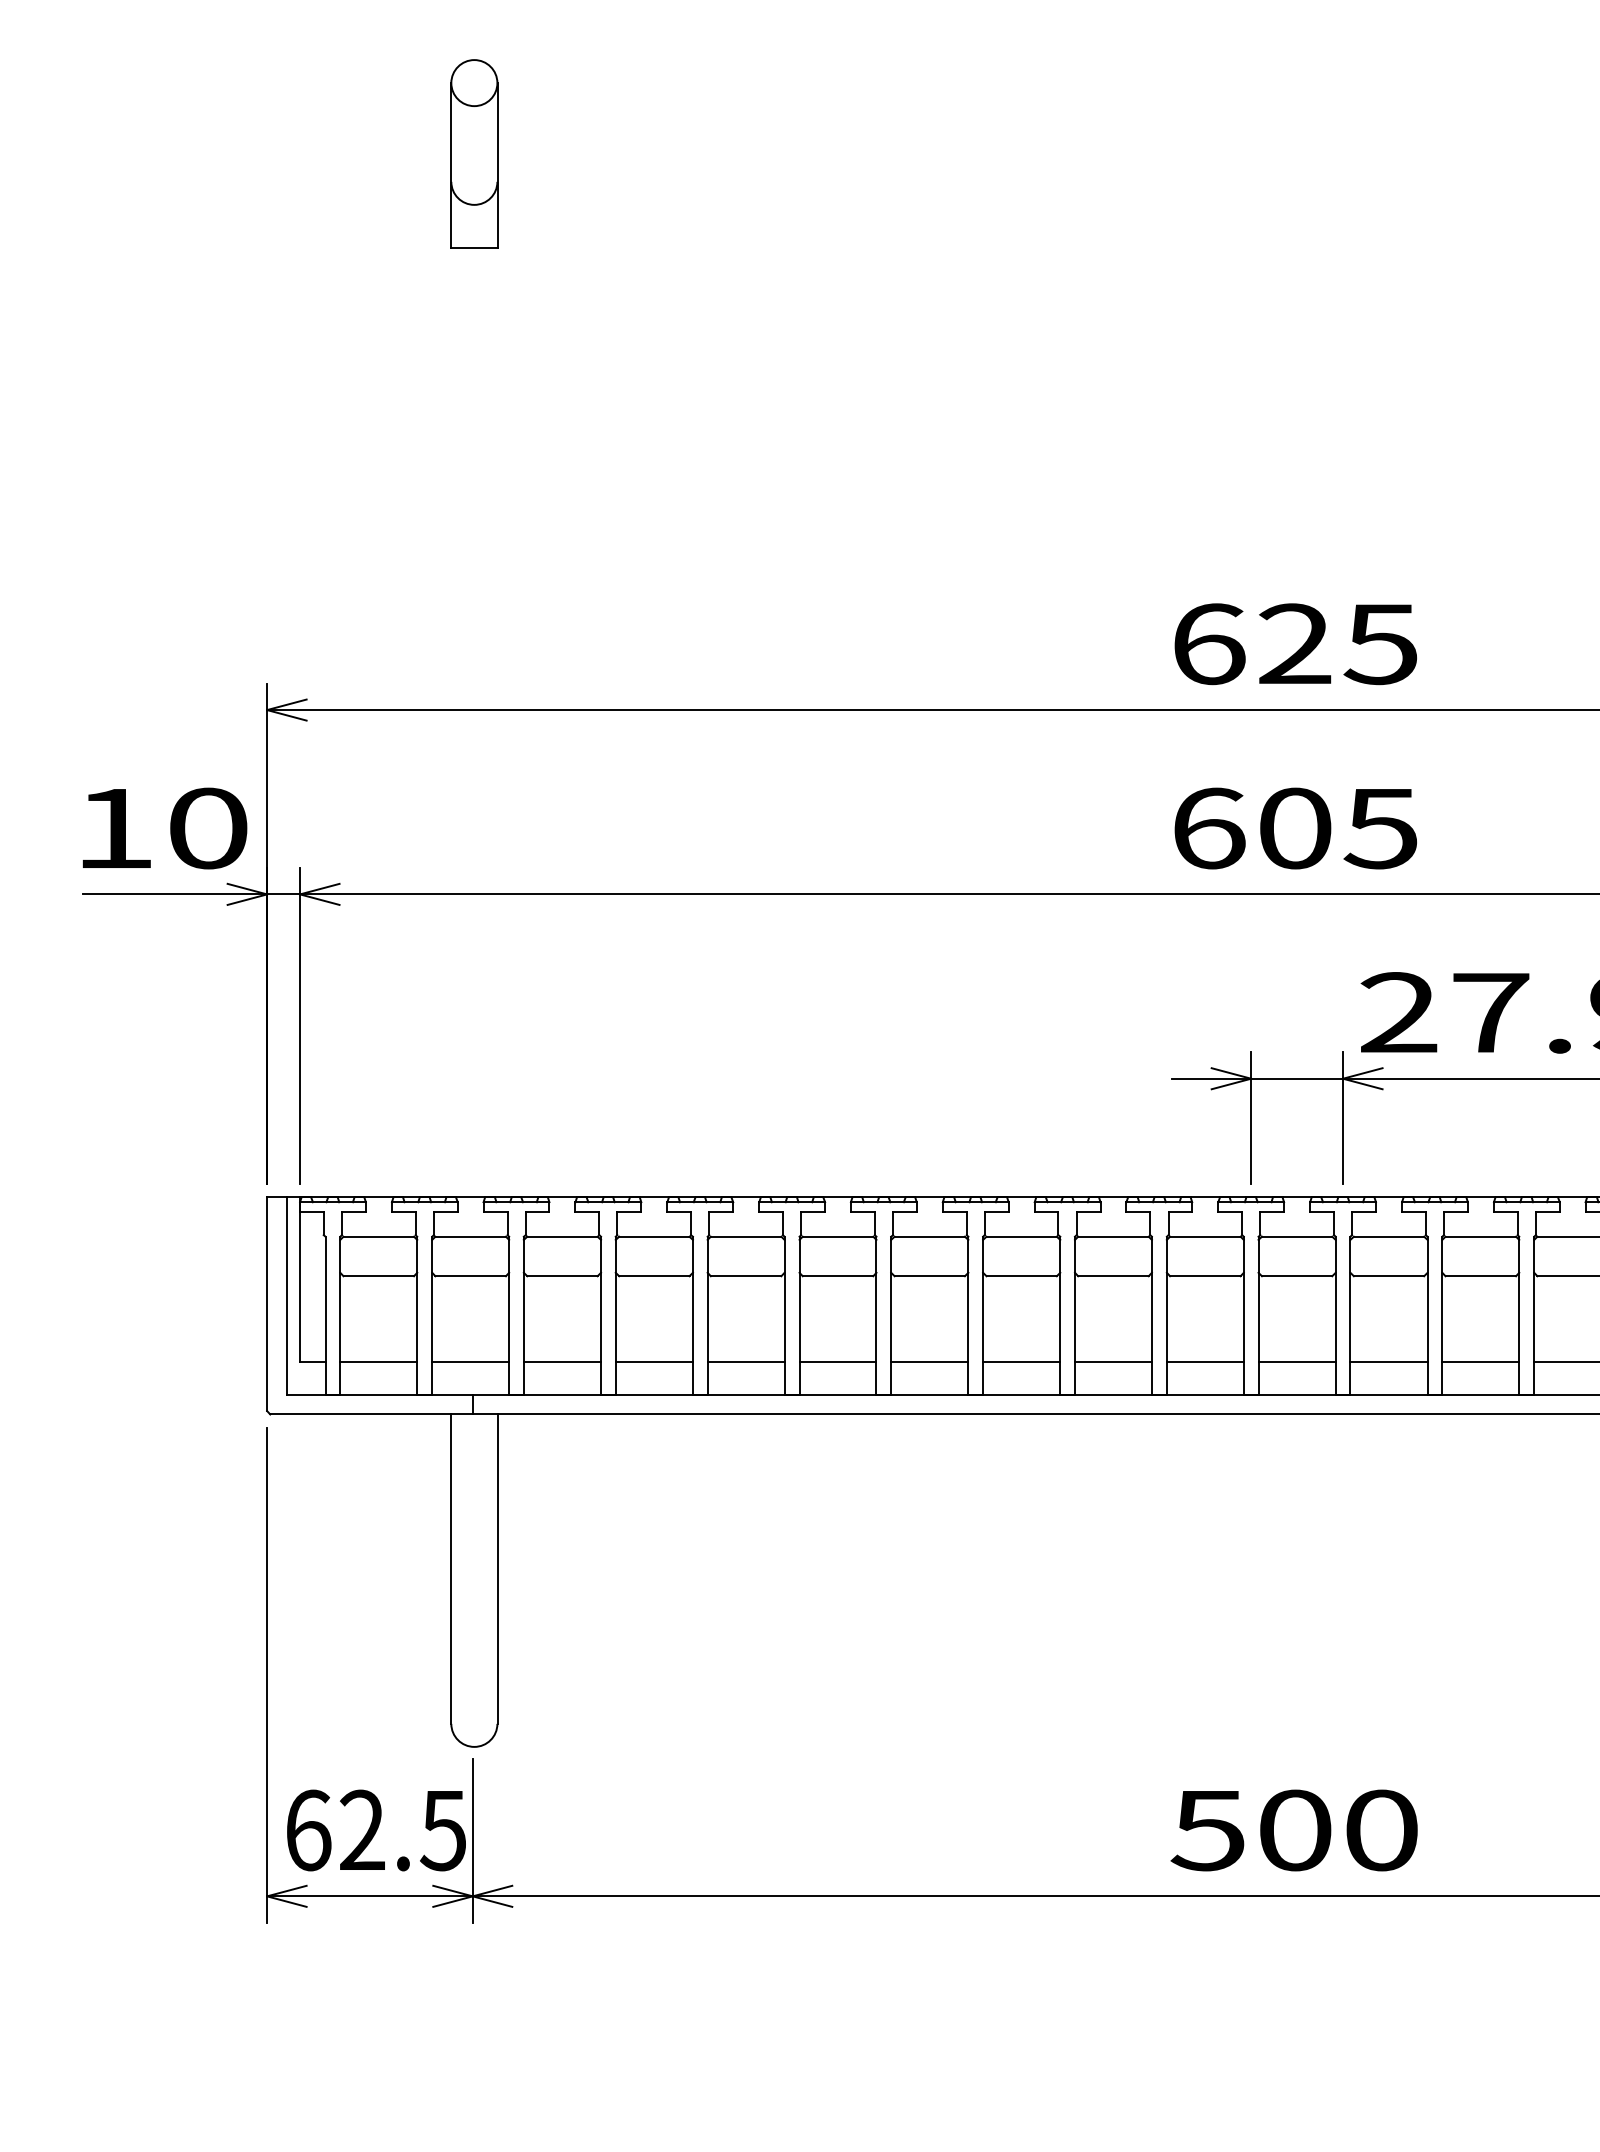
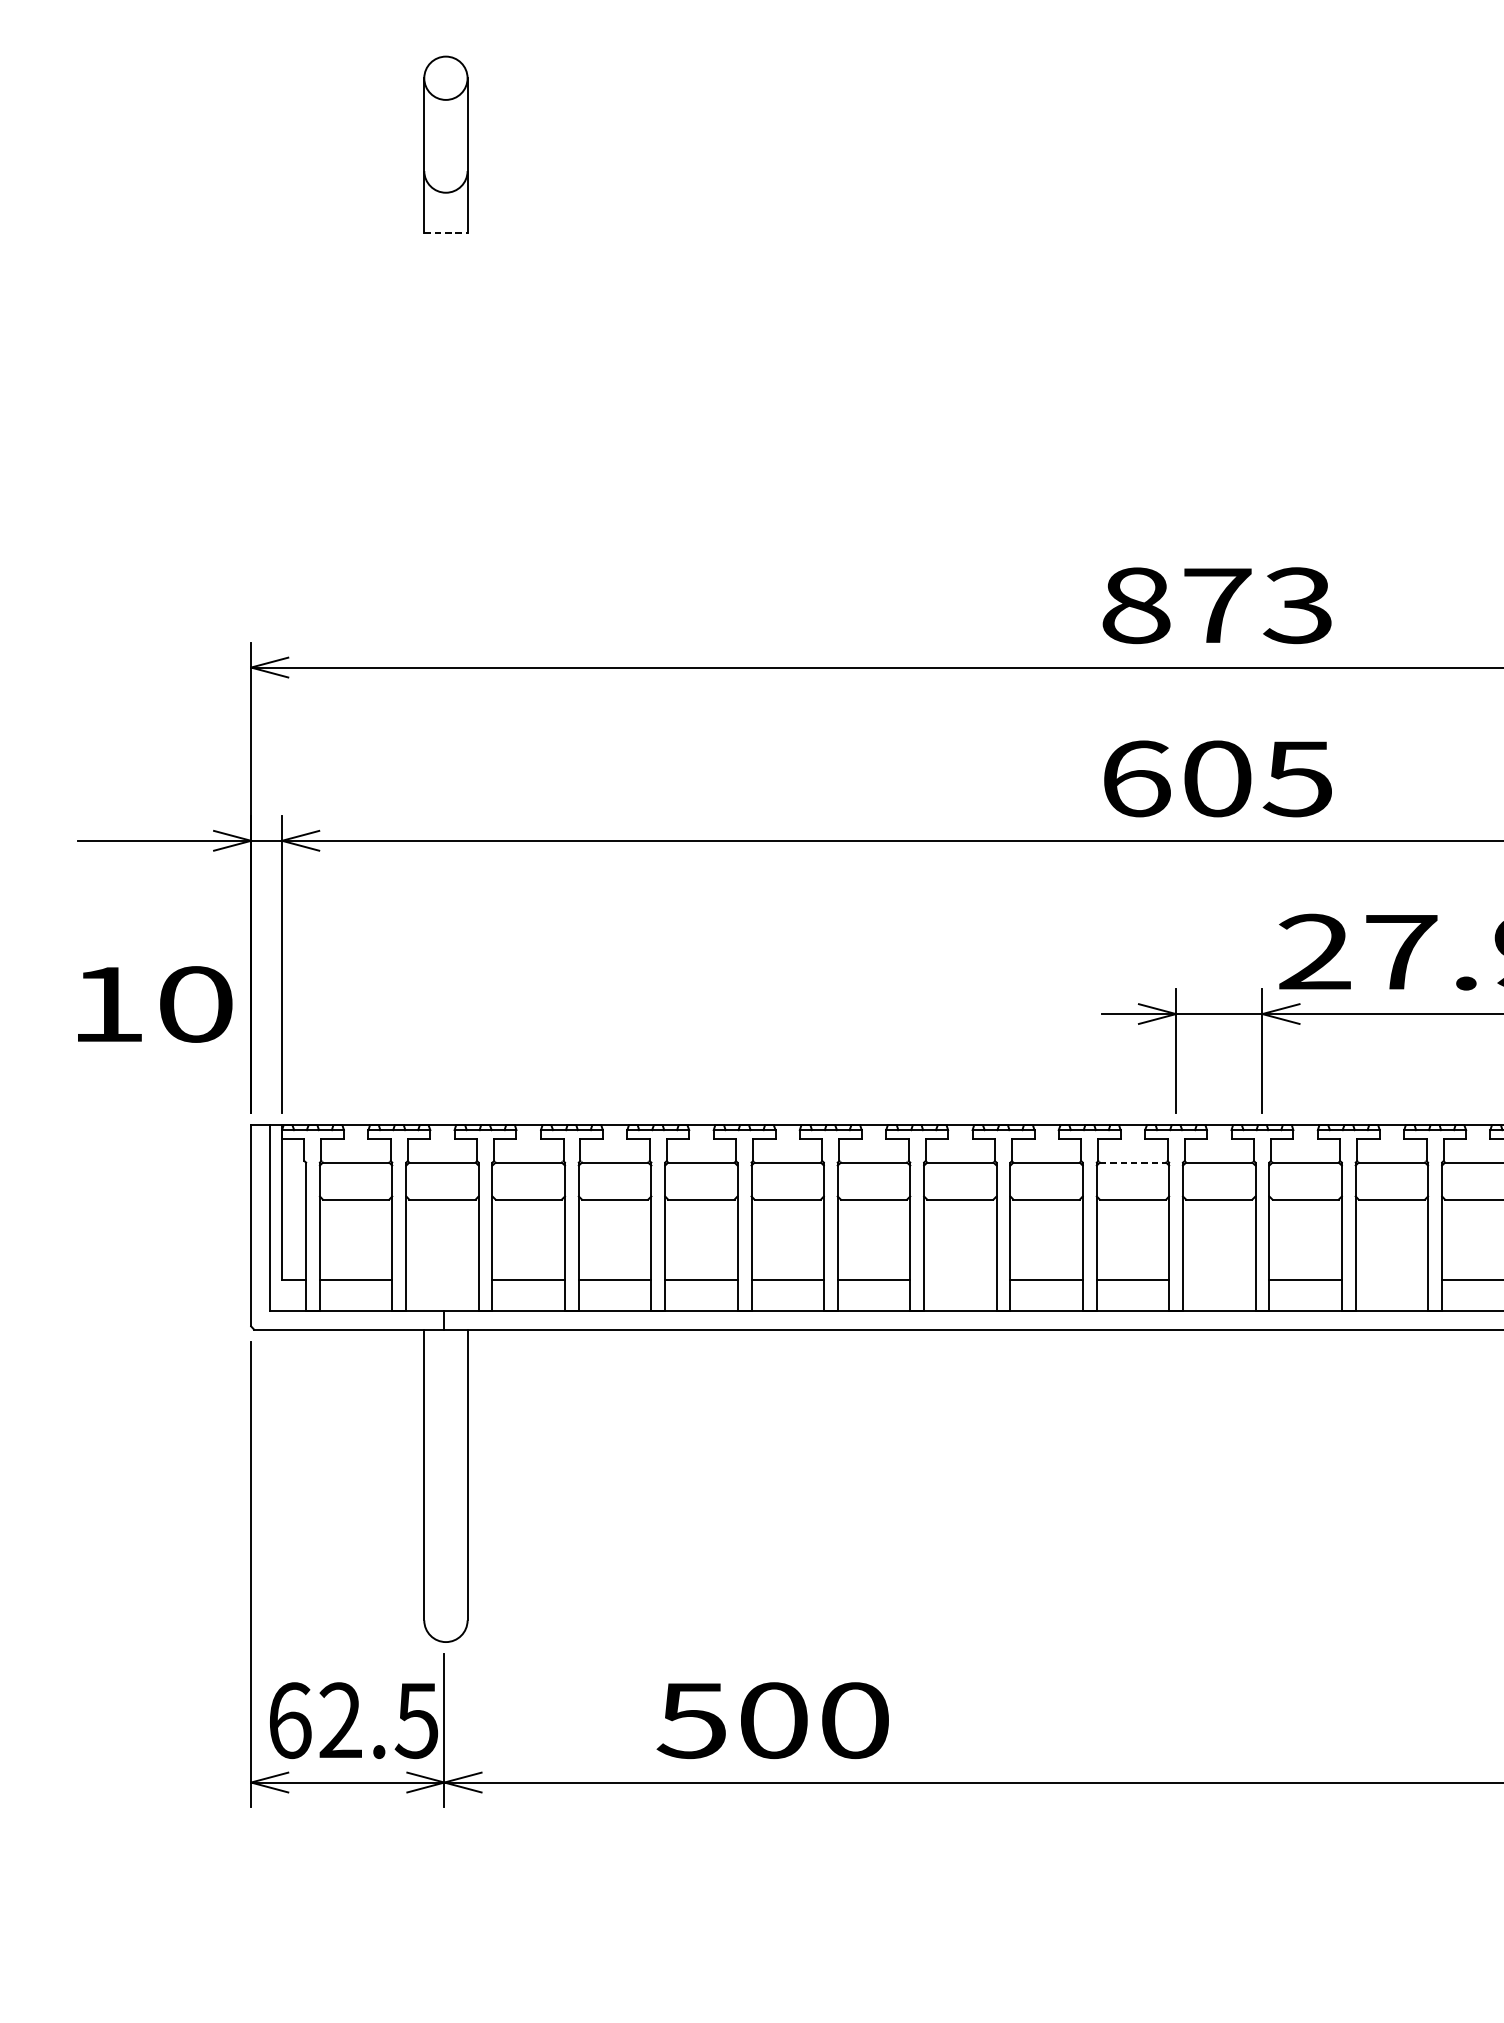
line: (474, 247) -> (446, 232), solid -> dashed
text: (1295, 644) -> (1217, 605), 625 -> 873
text: (165, 828) -> (155, 1004), moved
line: (1205, 1236) -> (1133, 1162), solid -> dashed
line: (470, 1361) -> (442, 1279), removed
line: (1021, 1361) -> (960, 1279), removed
line: (1296, 1361) -> (1218, 1279), removed
line: (1480, 1361) -> (1391, 1279), removed
text: (1293, 1830) -> (772, 1720), moved

